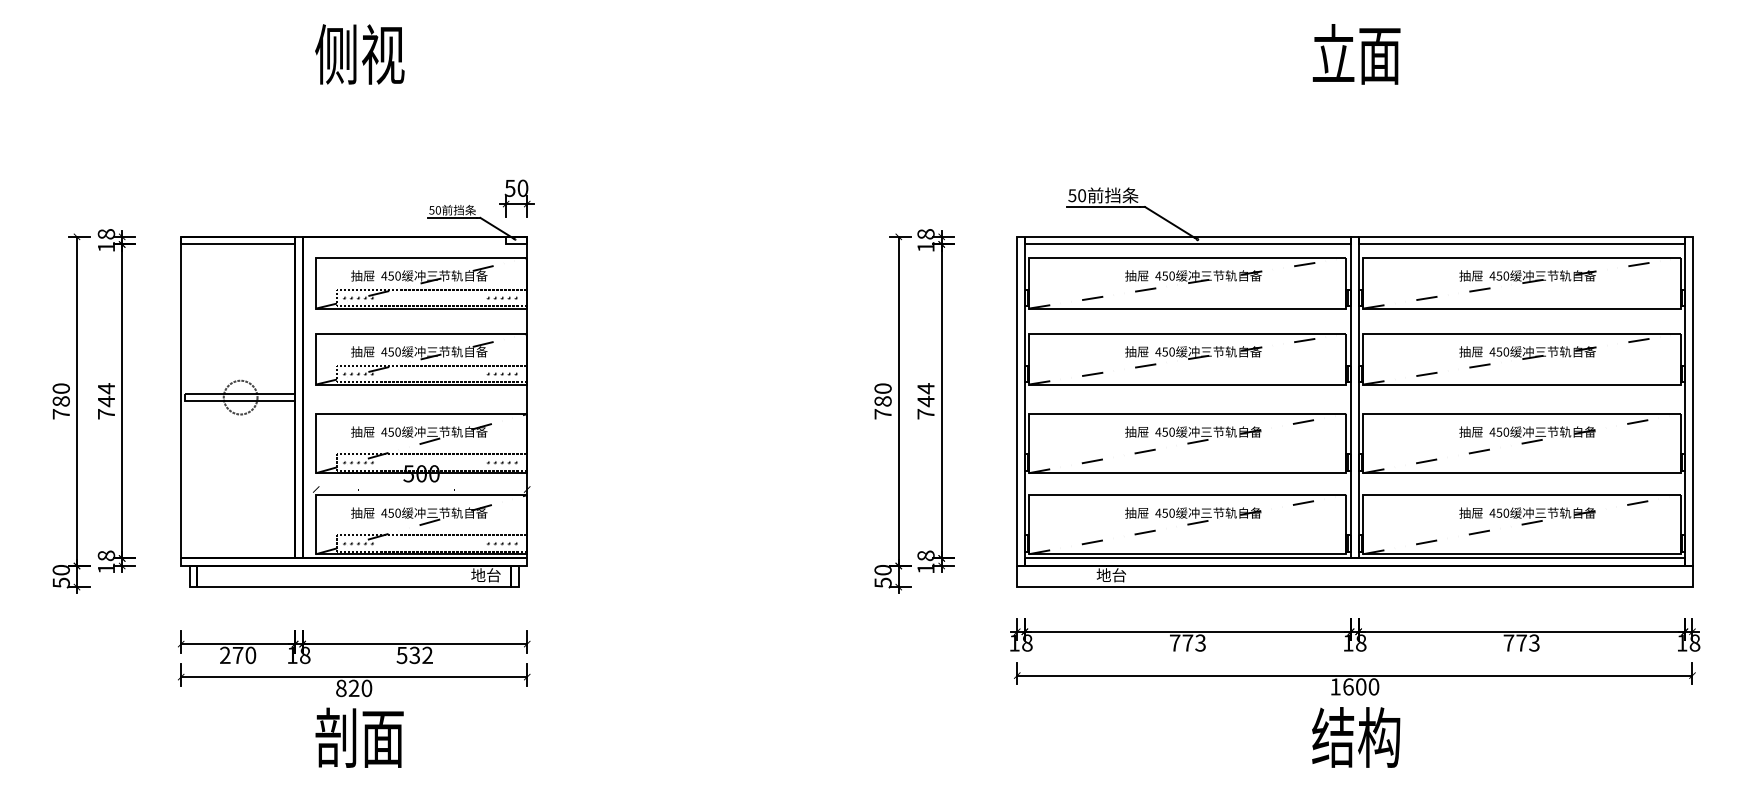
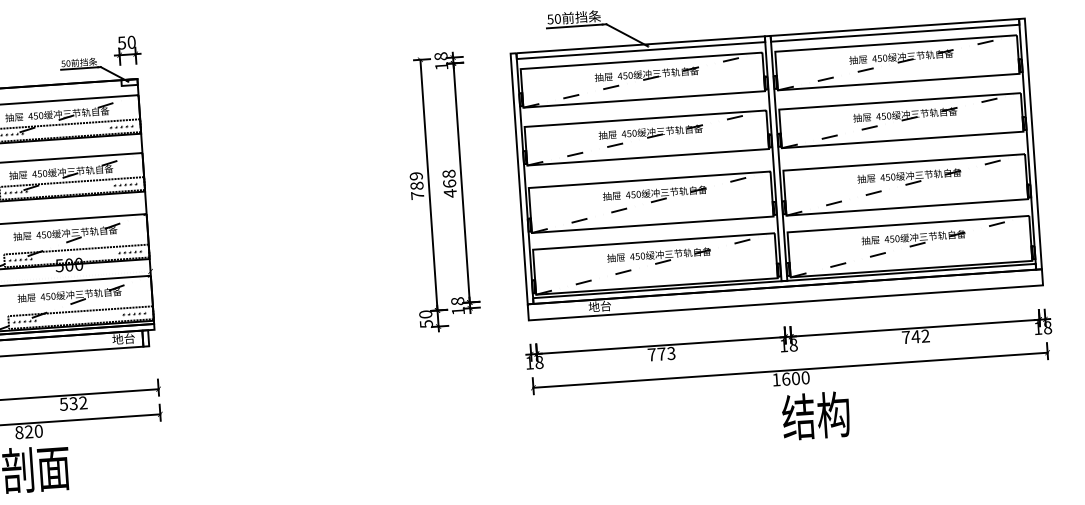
text: (882, 388) -> (415, 176), 780 -> 789
text: (925, 401) -> (449, 183), 744 -> 468
text: (1527, 642) -> (920, 336), 773 -> 742
text: (1356, 737) -> (816, 415), moved

